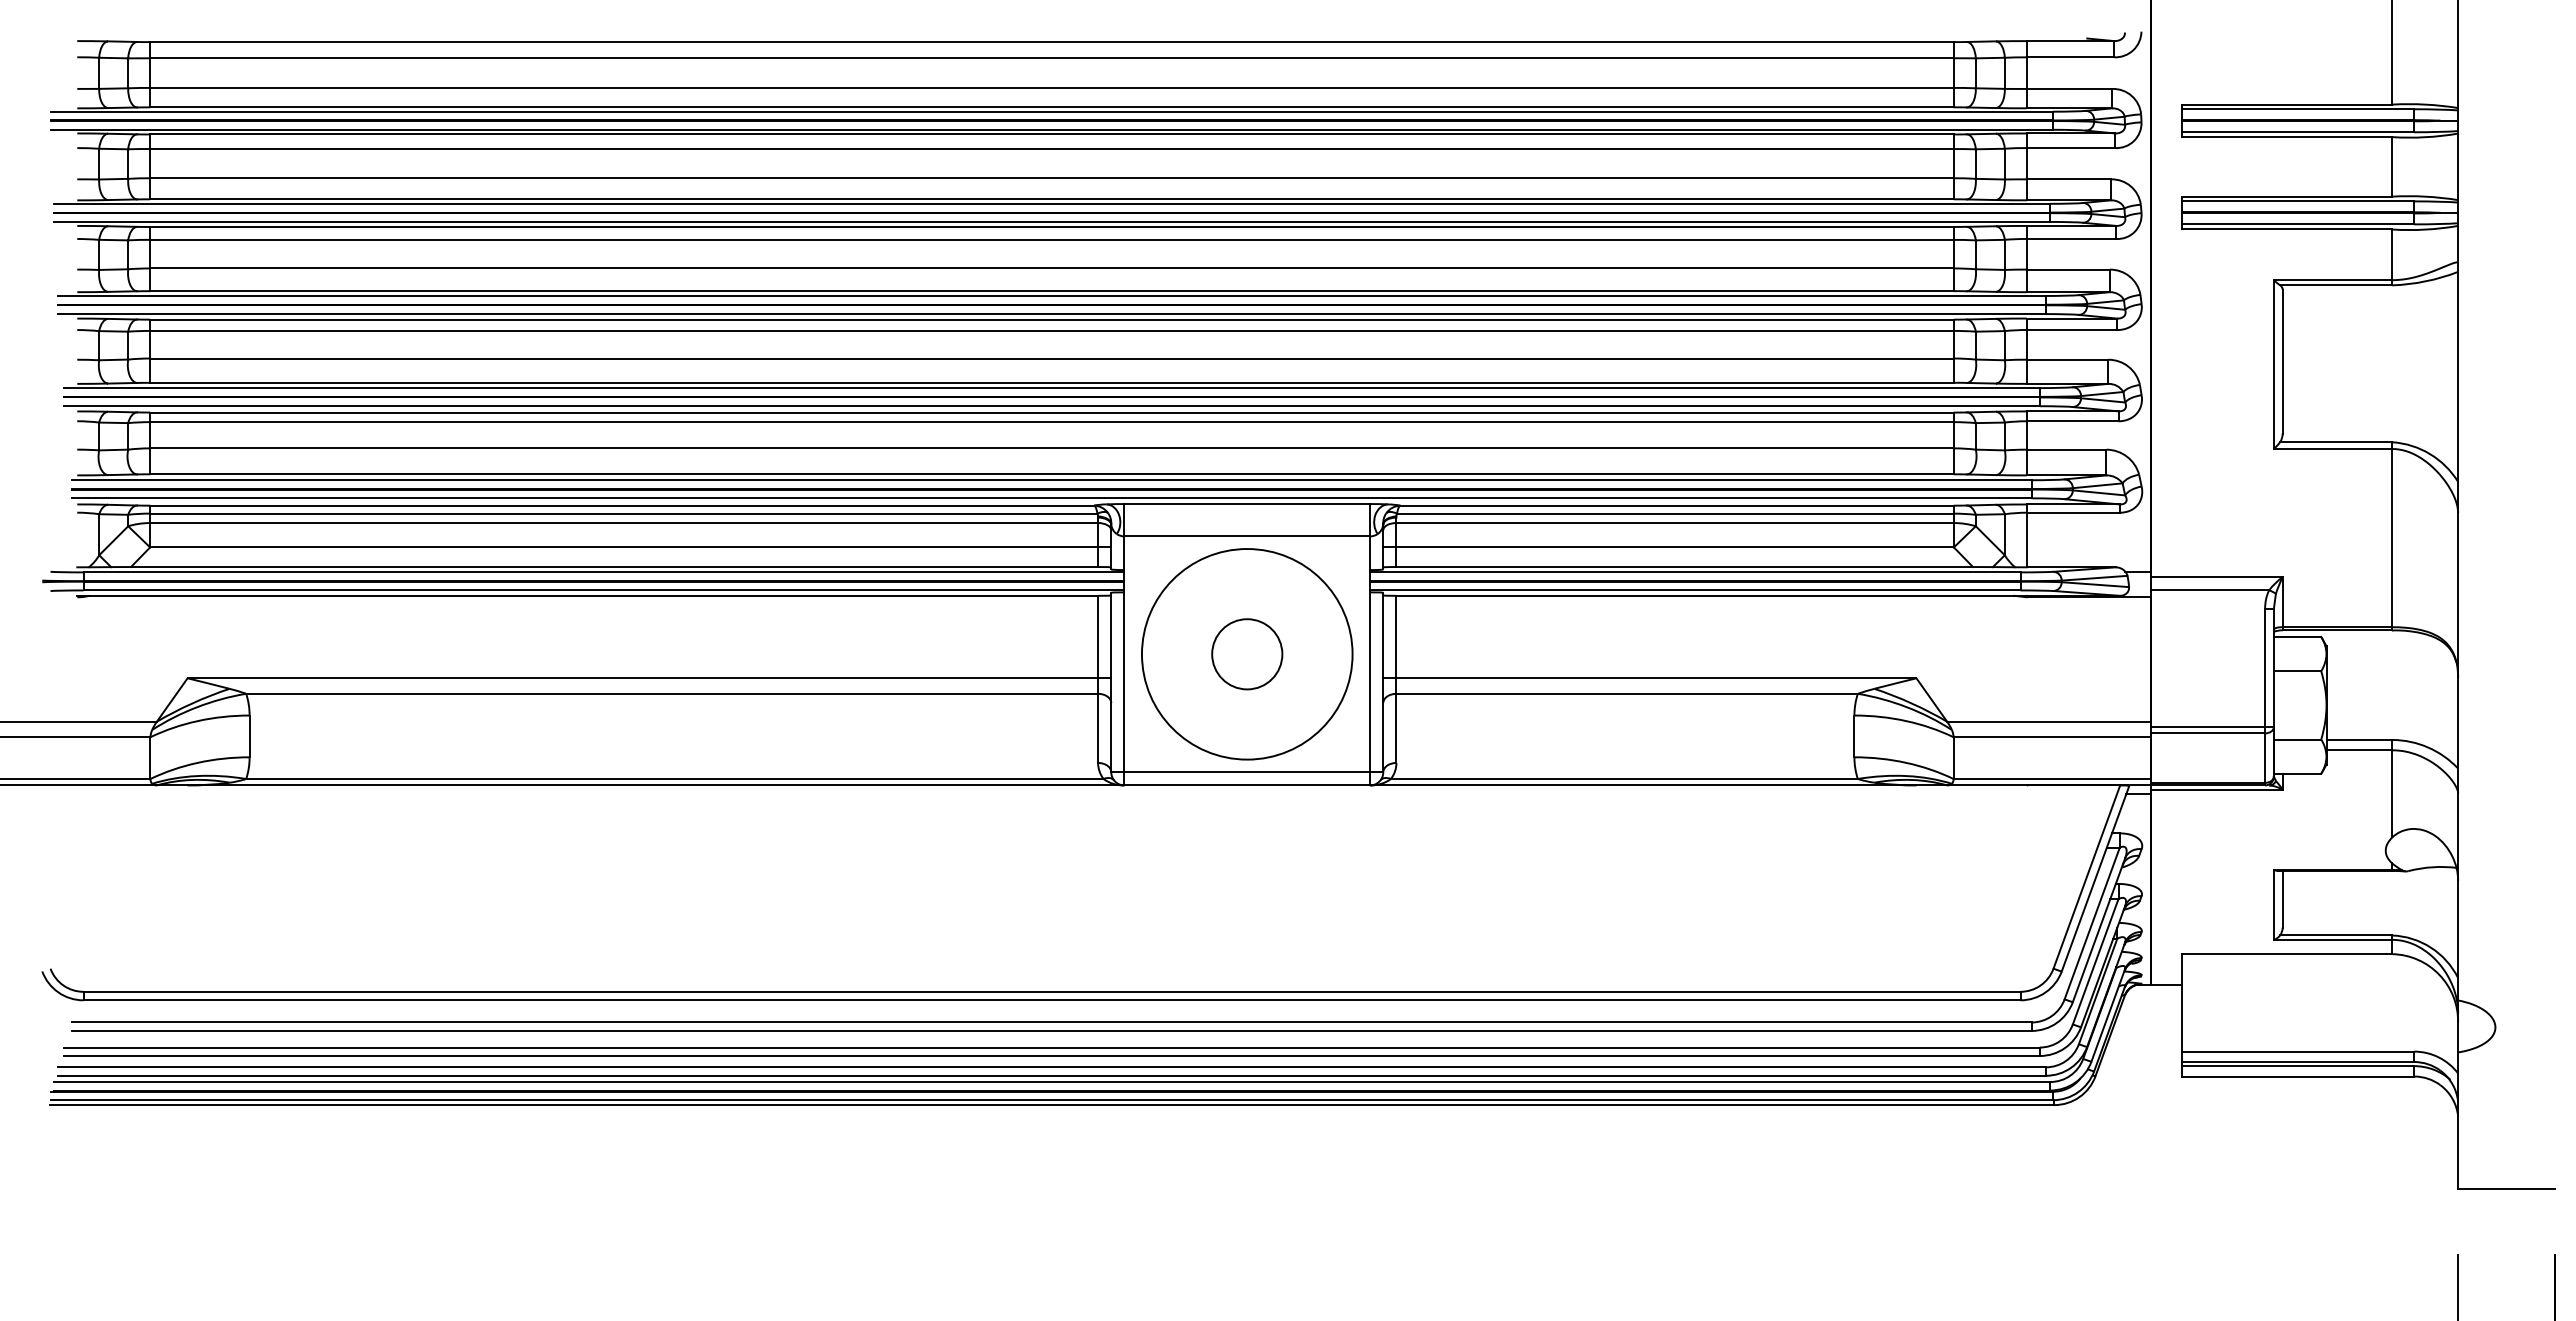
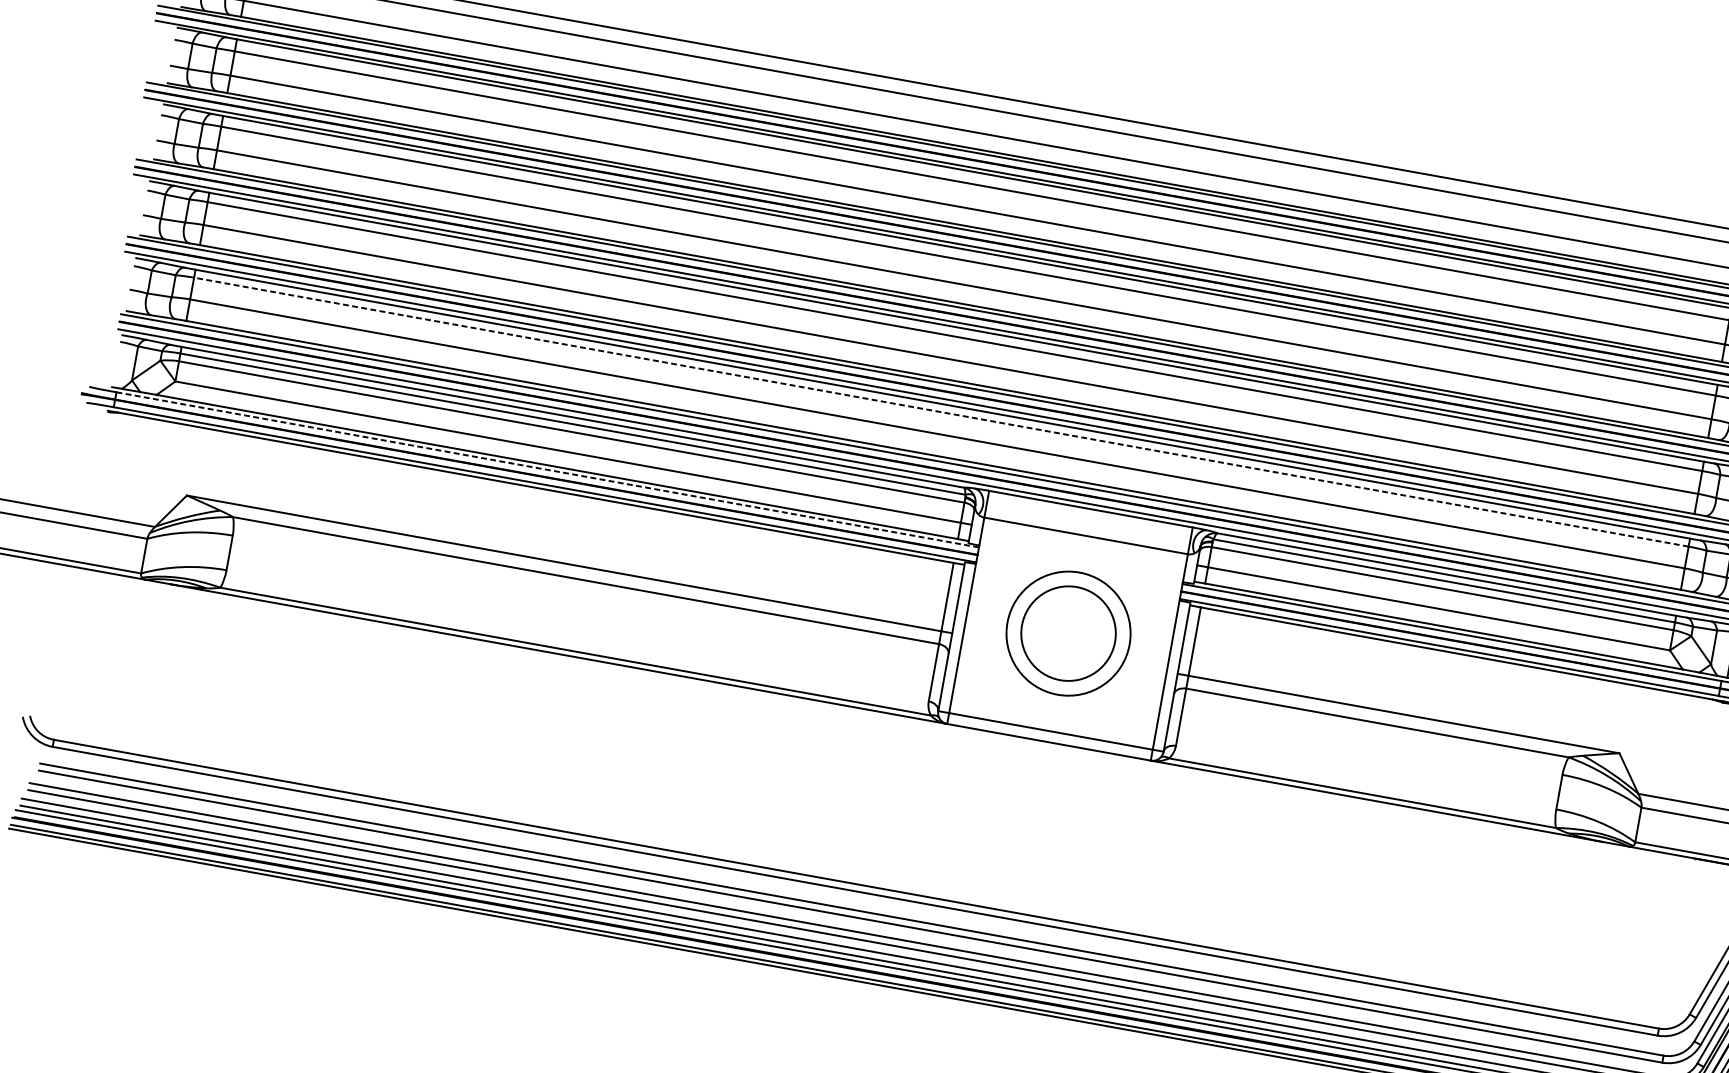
line: (1052, 422) -> (941, 412), solid -> dashed
line: (604, 572) -> (548, 470), solid -> dashed
circle: (1246, 654) -> (1067, 633), size x0.7
circle: (1247, 654) -> (1068, 633), size x1.6

